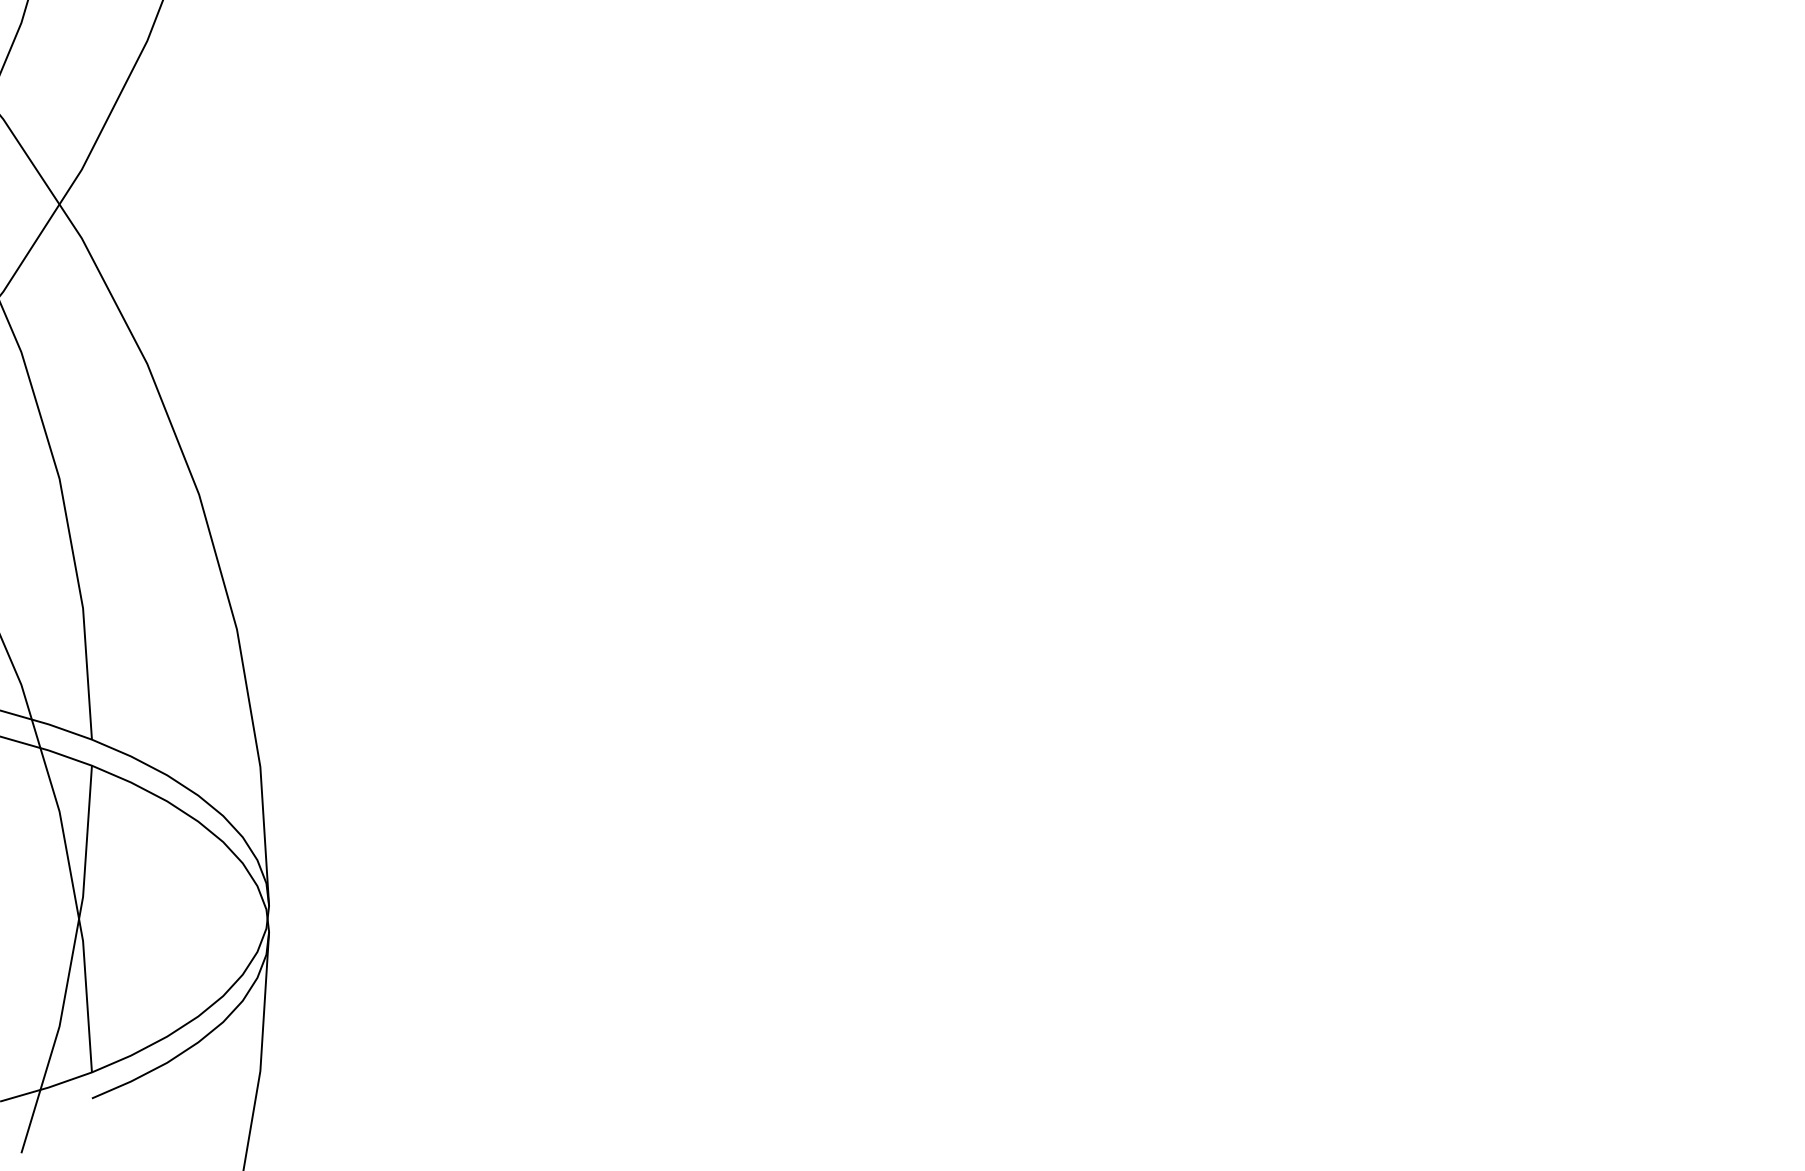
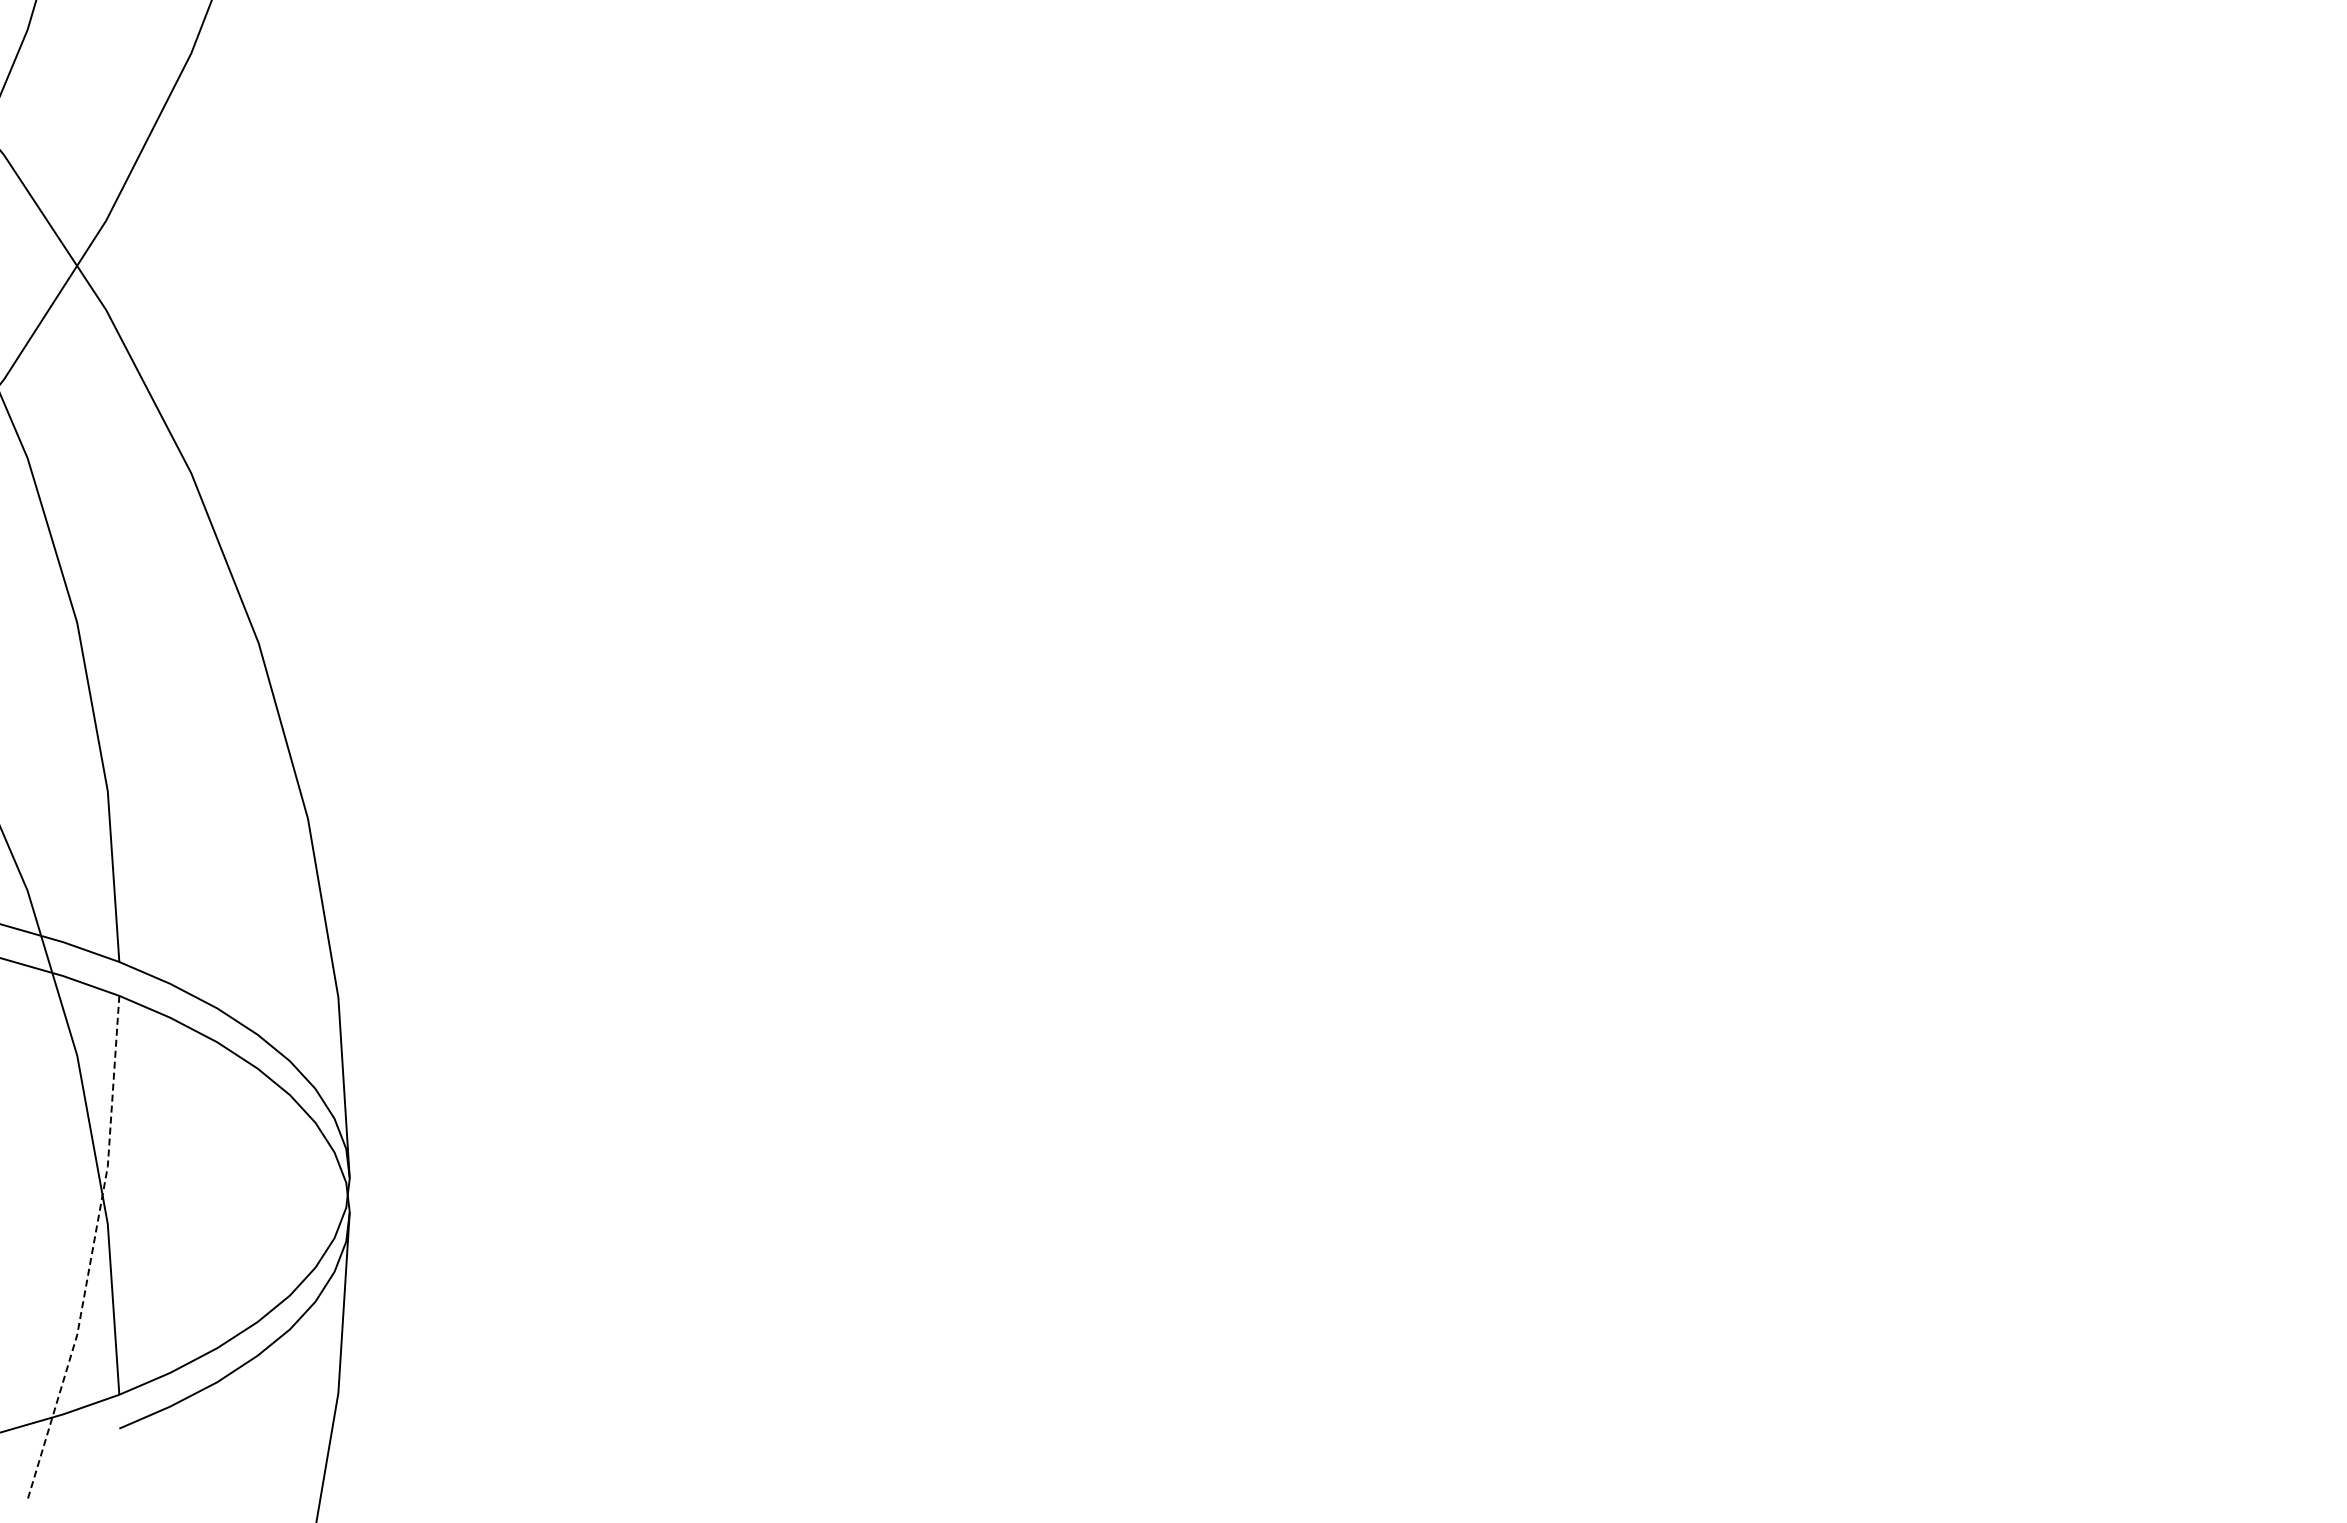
line: (71, 962) -> (92, 1251), solid -> dashed

